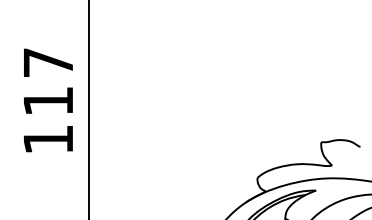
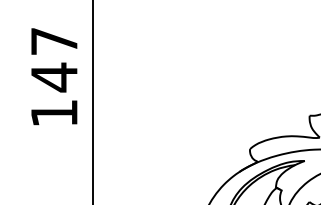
text: (48, 101) -> (54, 77), 117 -> 147

